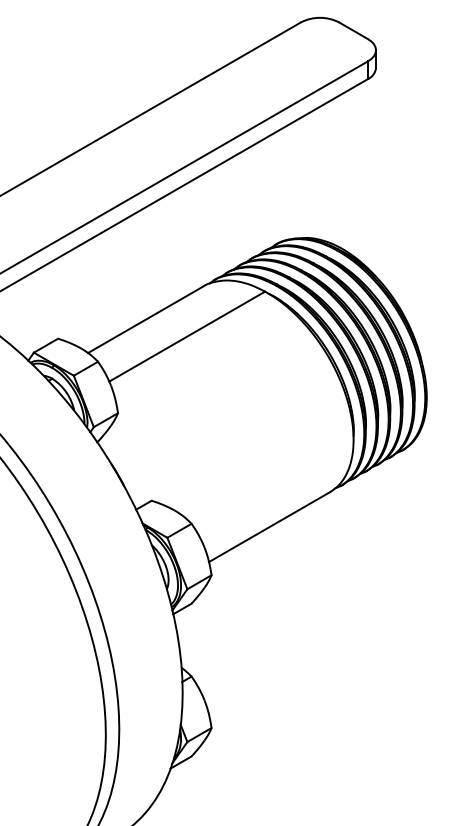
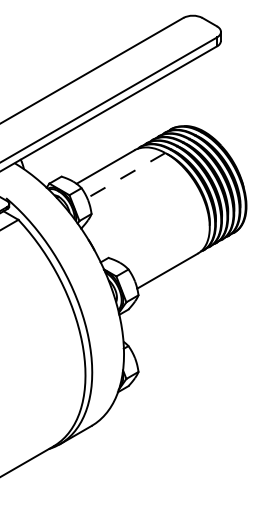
line: (185, 336) -> (125, 175), solid -> dashed

